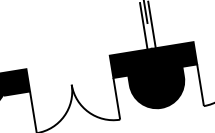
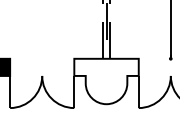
fill: (156, 78) -> (106, 81), removed

